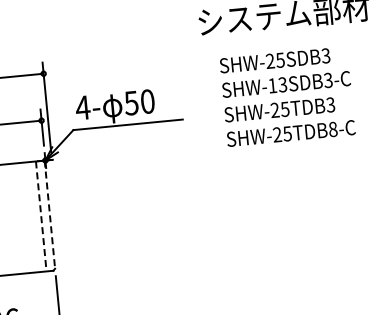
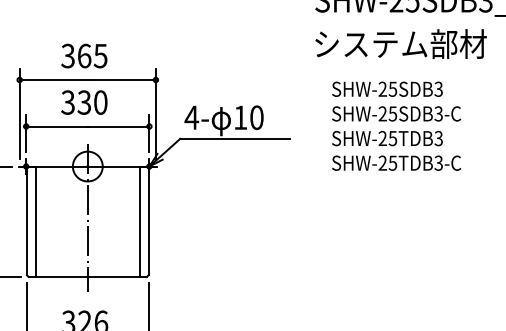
text: (277, 84) -> (387, 113), SHW-13SDB3-C -> SHW-25SDB3-C
text: (131, 102) -> (240, 117), 50 -> 10
text: (332, 128) -> (438, 162), SHW-25TDB8-C -> SHW-25TDB3-C
line: (49, 215) -> (148, 221), dashed -> solid
line: (40, 217) -> (139, 222), dashed -> solid

